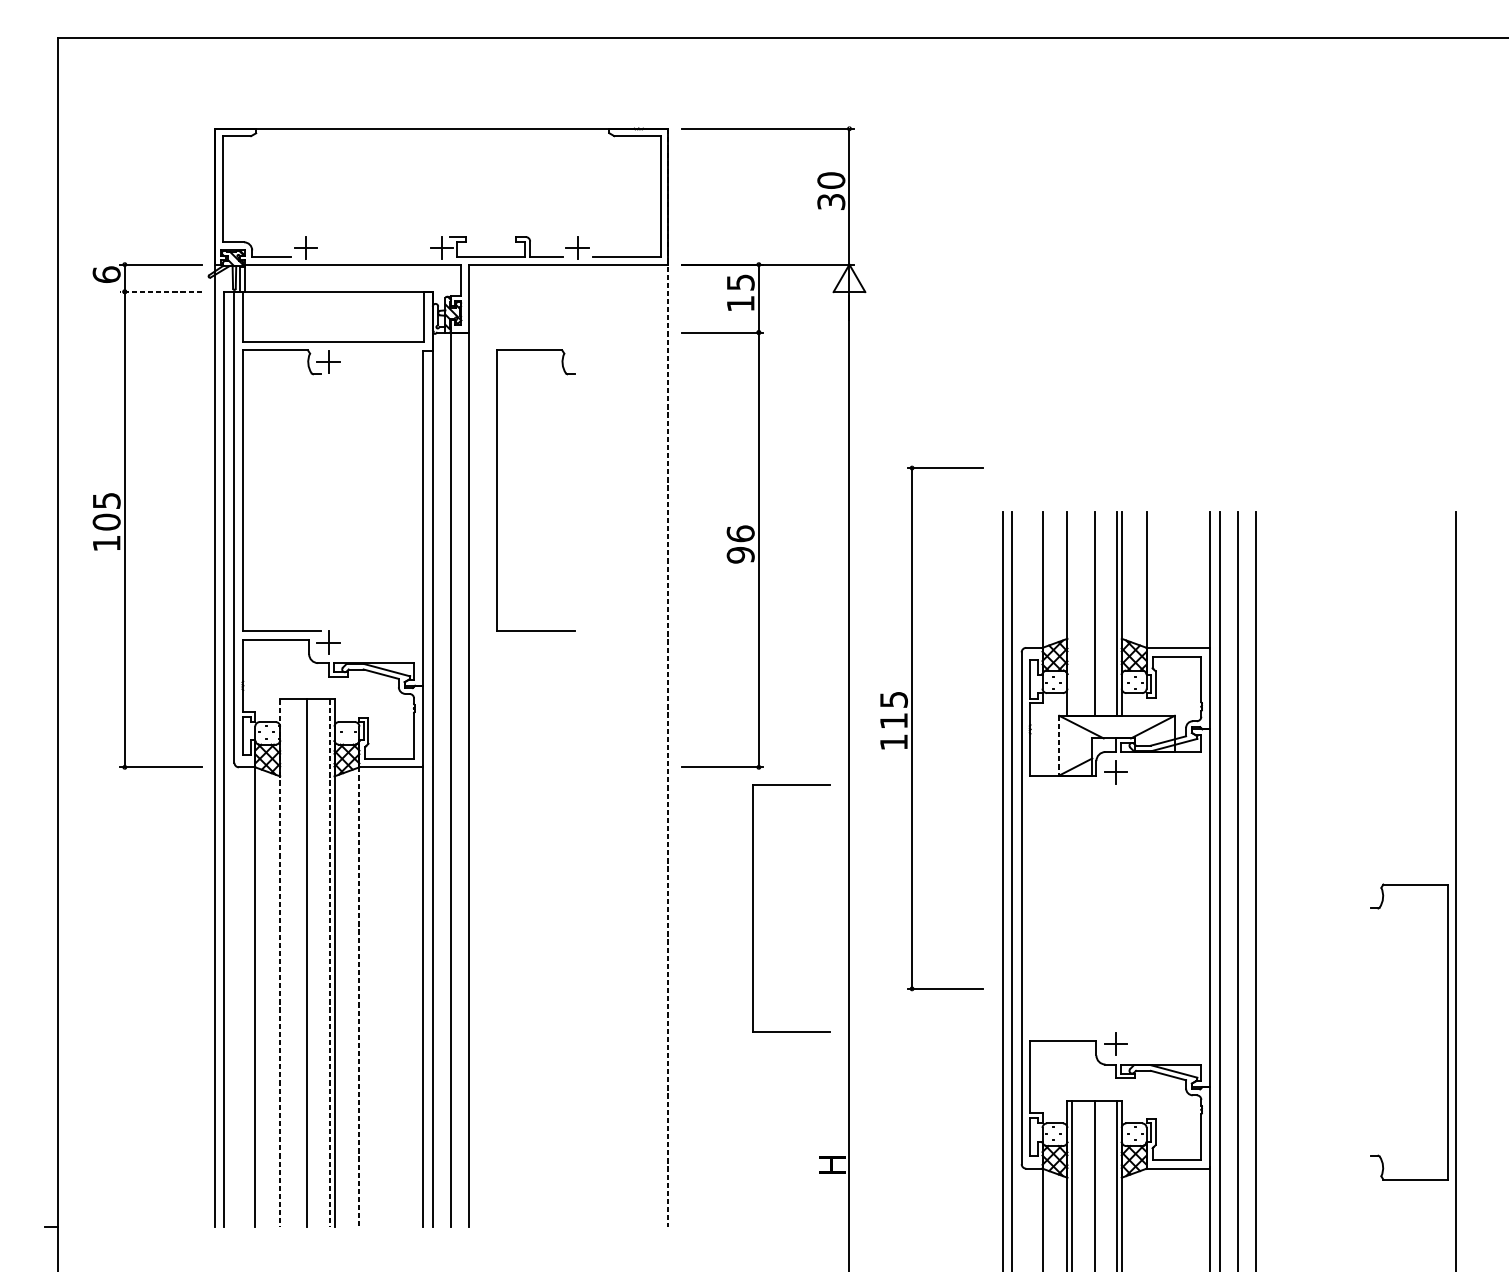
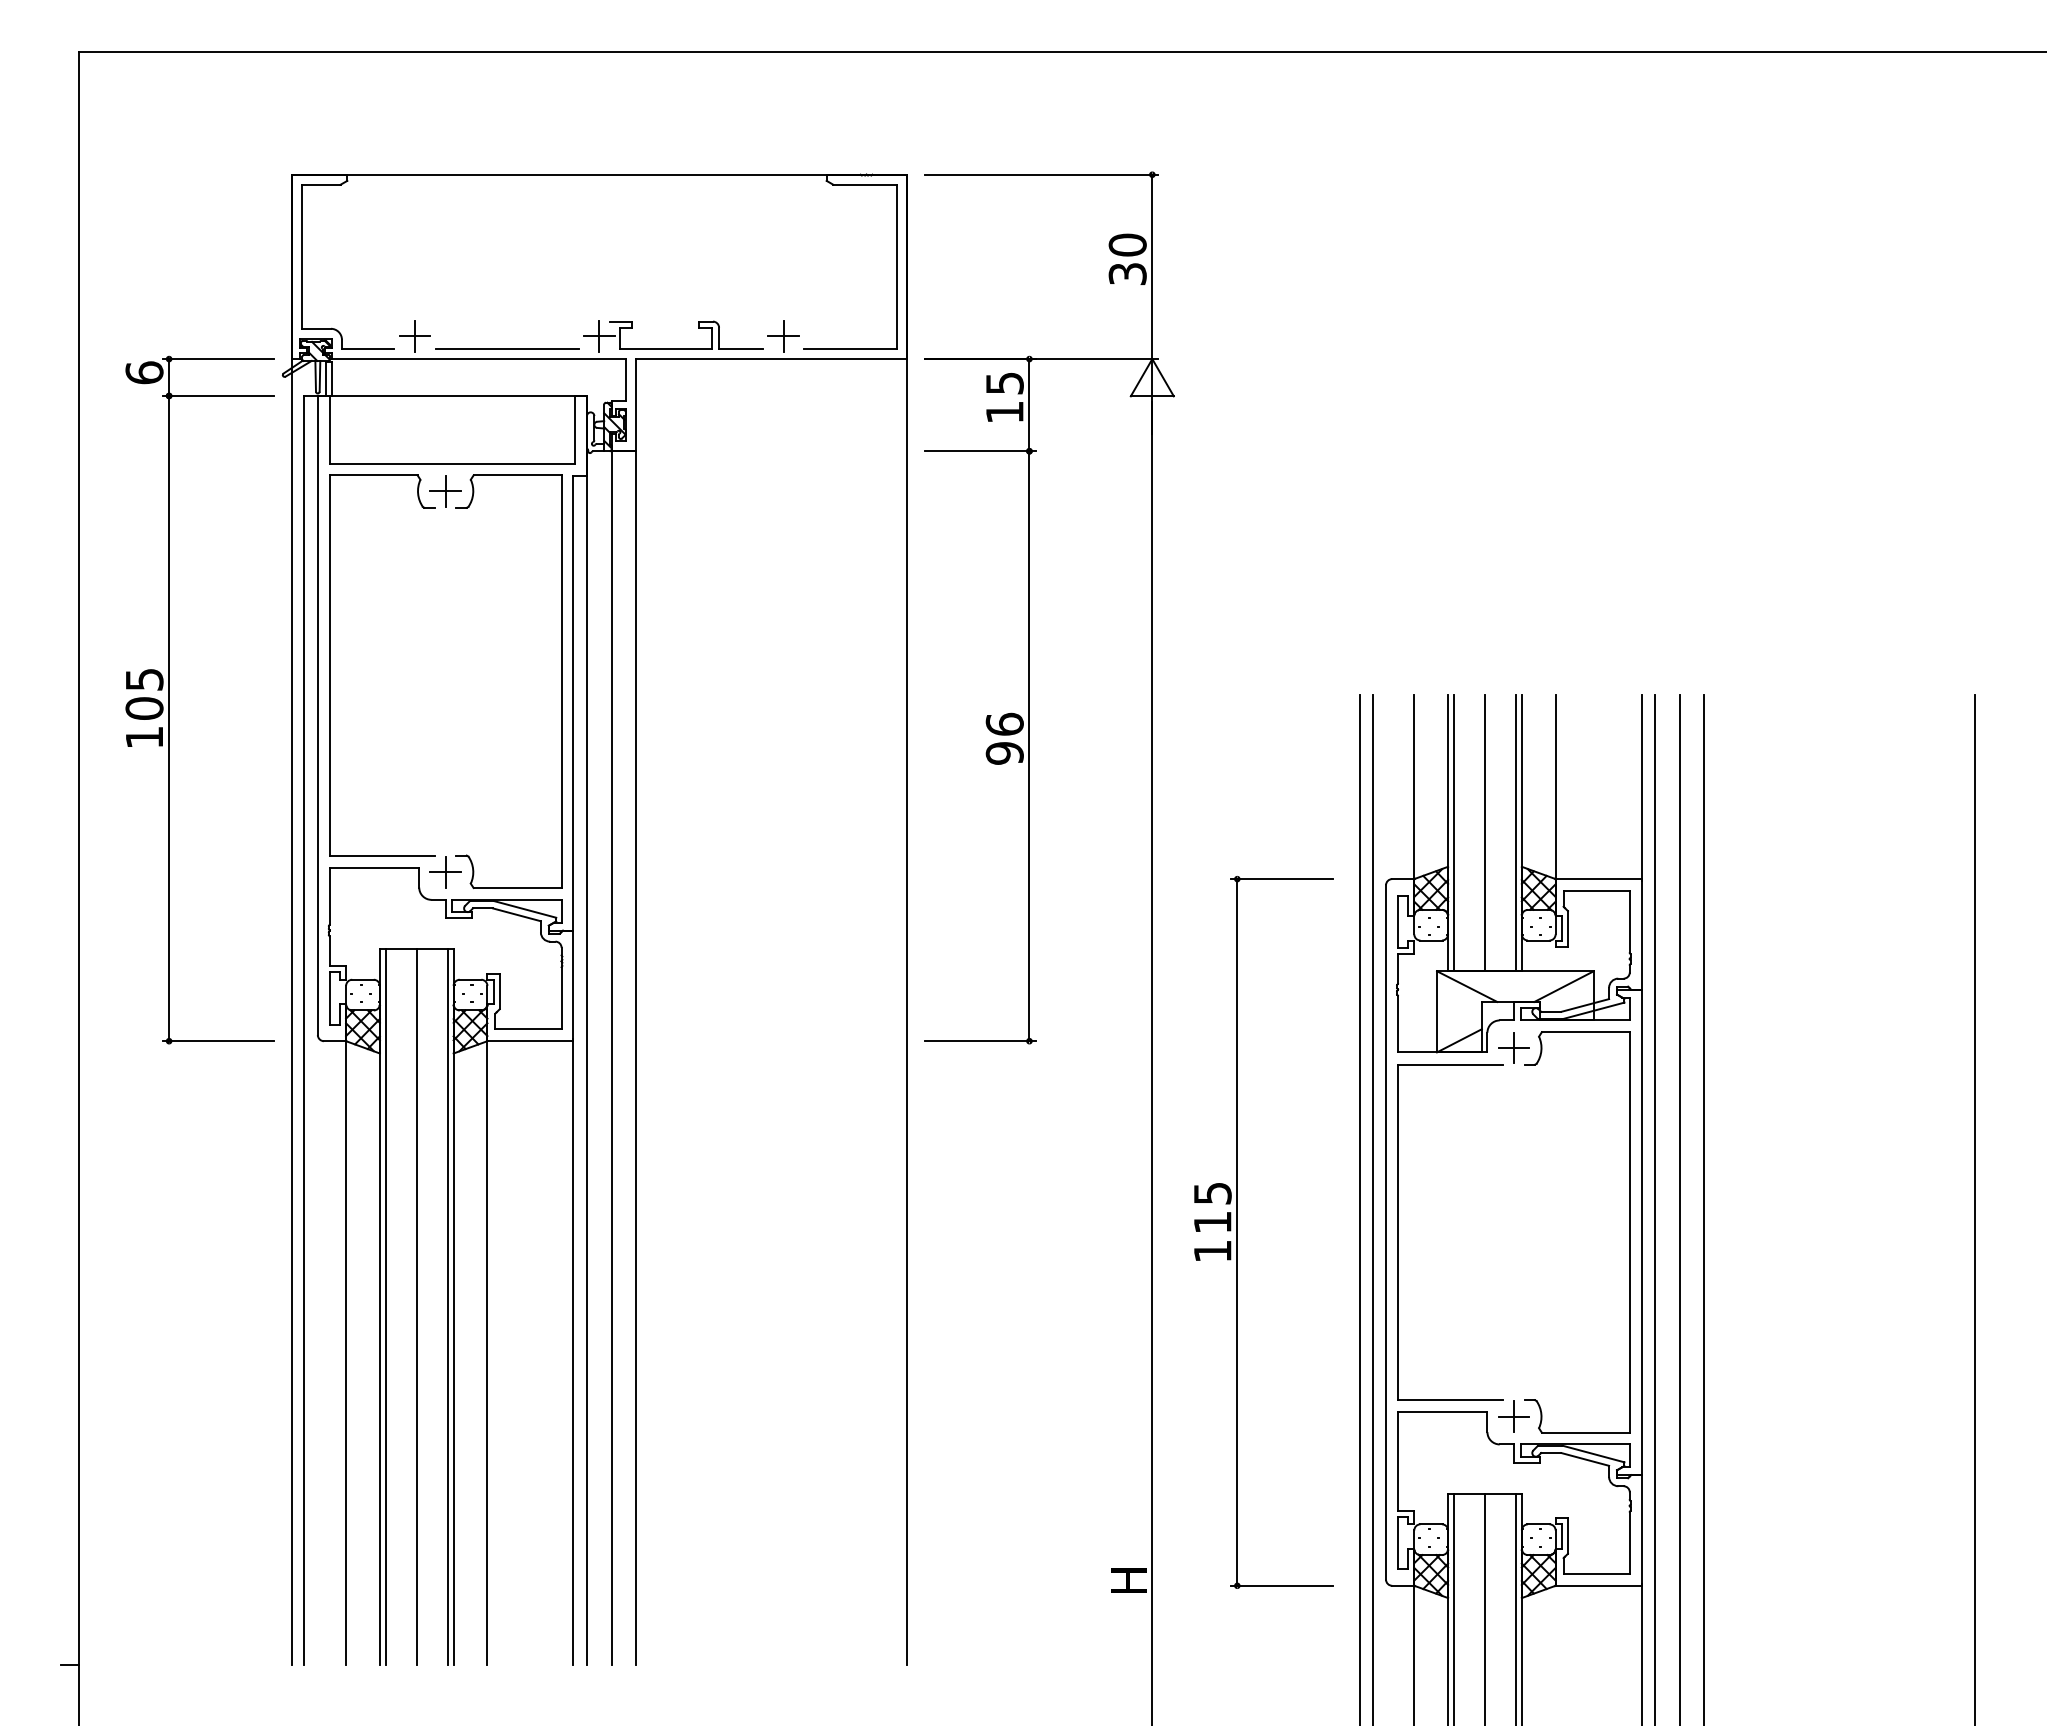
line: (373, 257) -> (506, 349), added
line: (160, 291) -> (217, 395), dashed -> solid
part: (498, 490) -> (675, 665), removed
part: (414, 502) -> (561, 681), added
line: (1072, 613) -> (1454, 832), added
line: (668, 678) -> (906, 920), dashed -> solid
part: (912, 728) -> (1237, 1232), moved
line: (1059, 745) -> (1437, 1011), dashed -> solid
part: (753, 908) -> (1398, 1232), moved
line: (279, 962) -> (379, 1306), dashed -> solid
line: (285, 962) -> (386, 1306), added
line: (329, 962) -> (447, 1306), dashed -> solid
line: (359, 997) -> (487, 1353), dashed -> solid
part: (1448, 1032) -> (1629, 1232), moved

